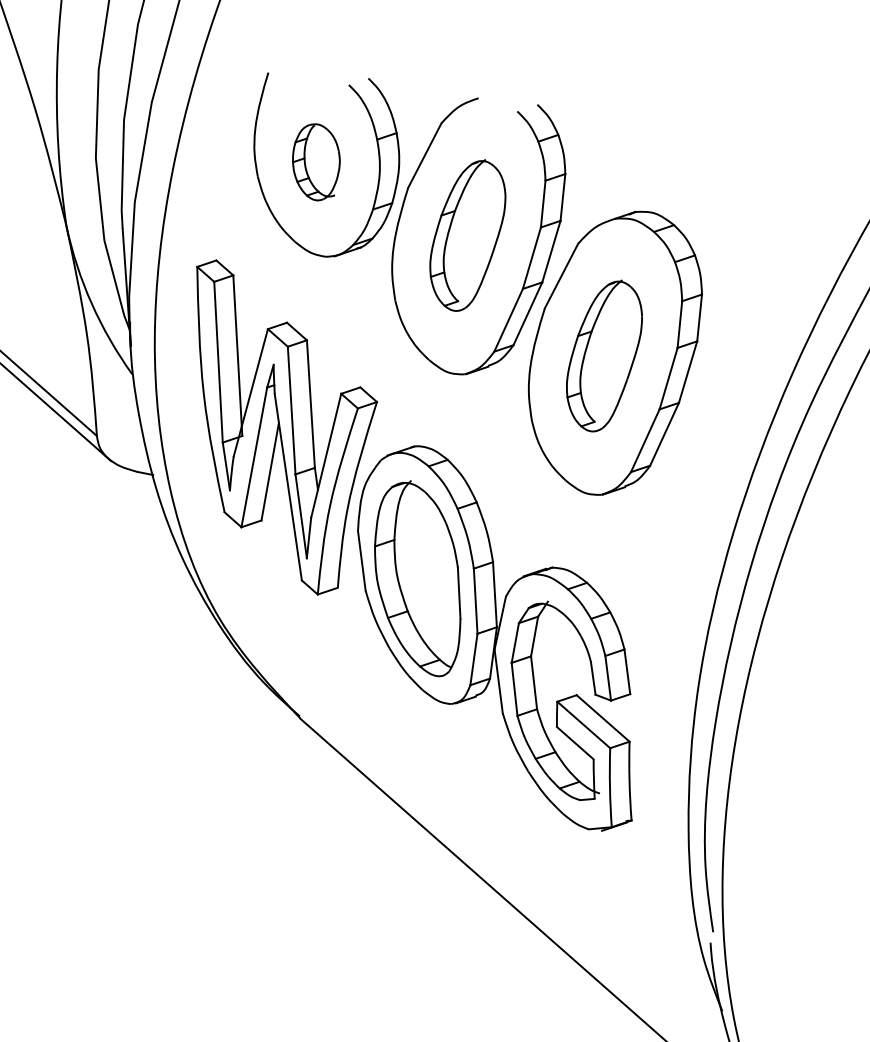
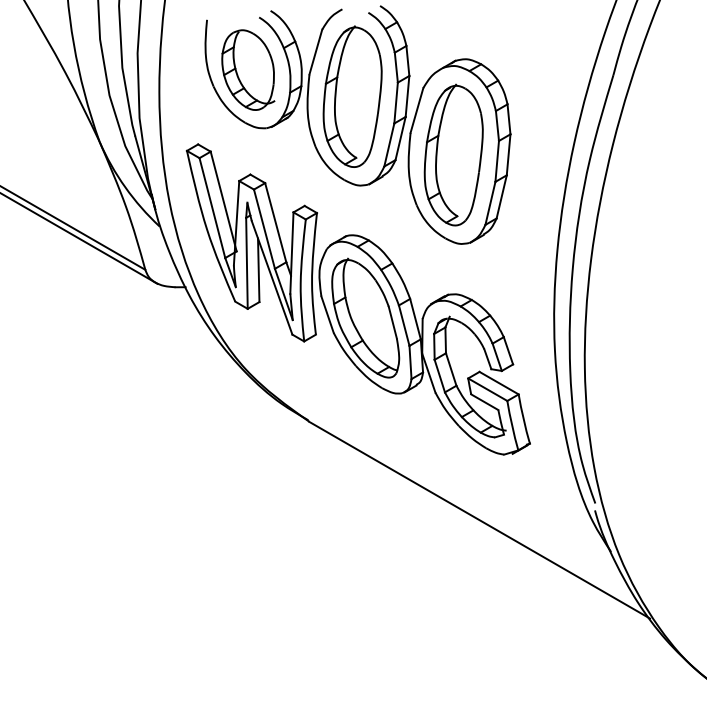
part: (316, 161) -> (248, 69), size x1.67
part: (467, 234) -> (352, 96), size x1.43
part: (603, 354) -> (453, 154), size x1.43

